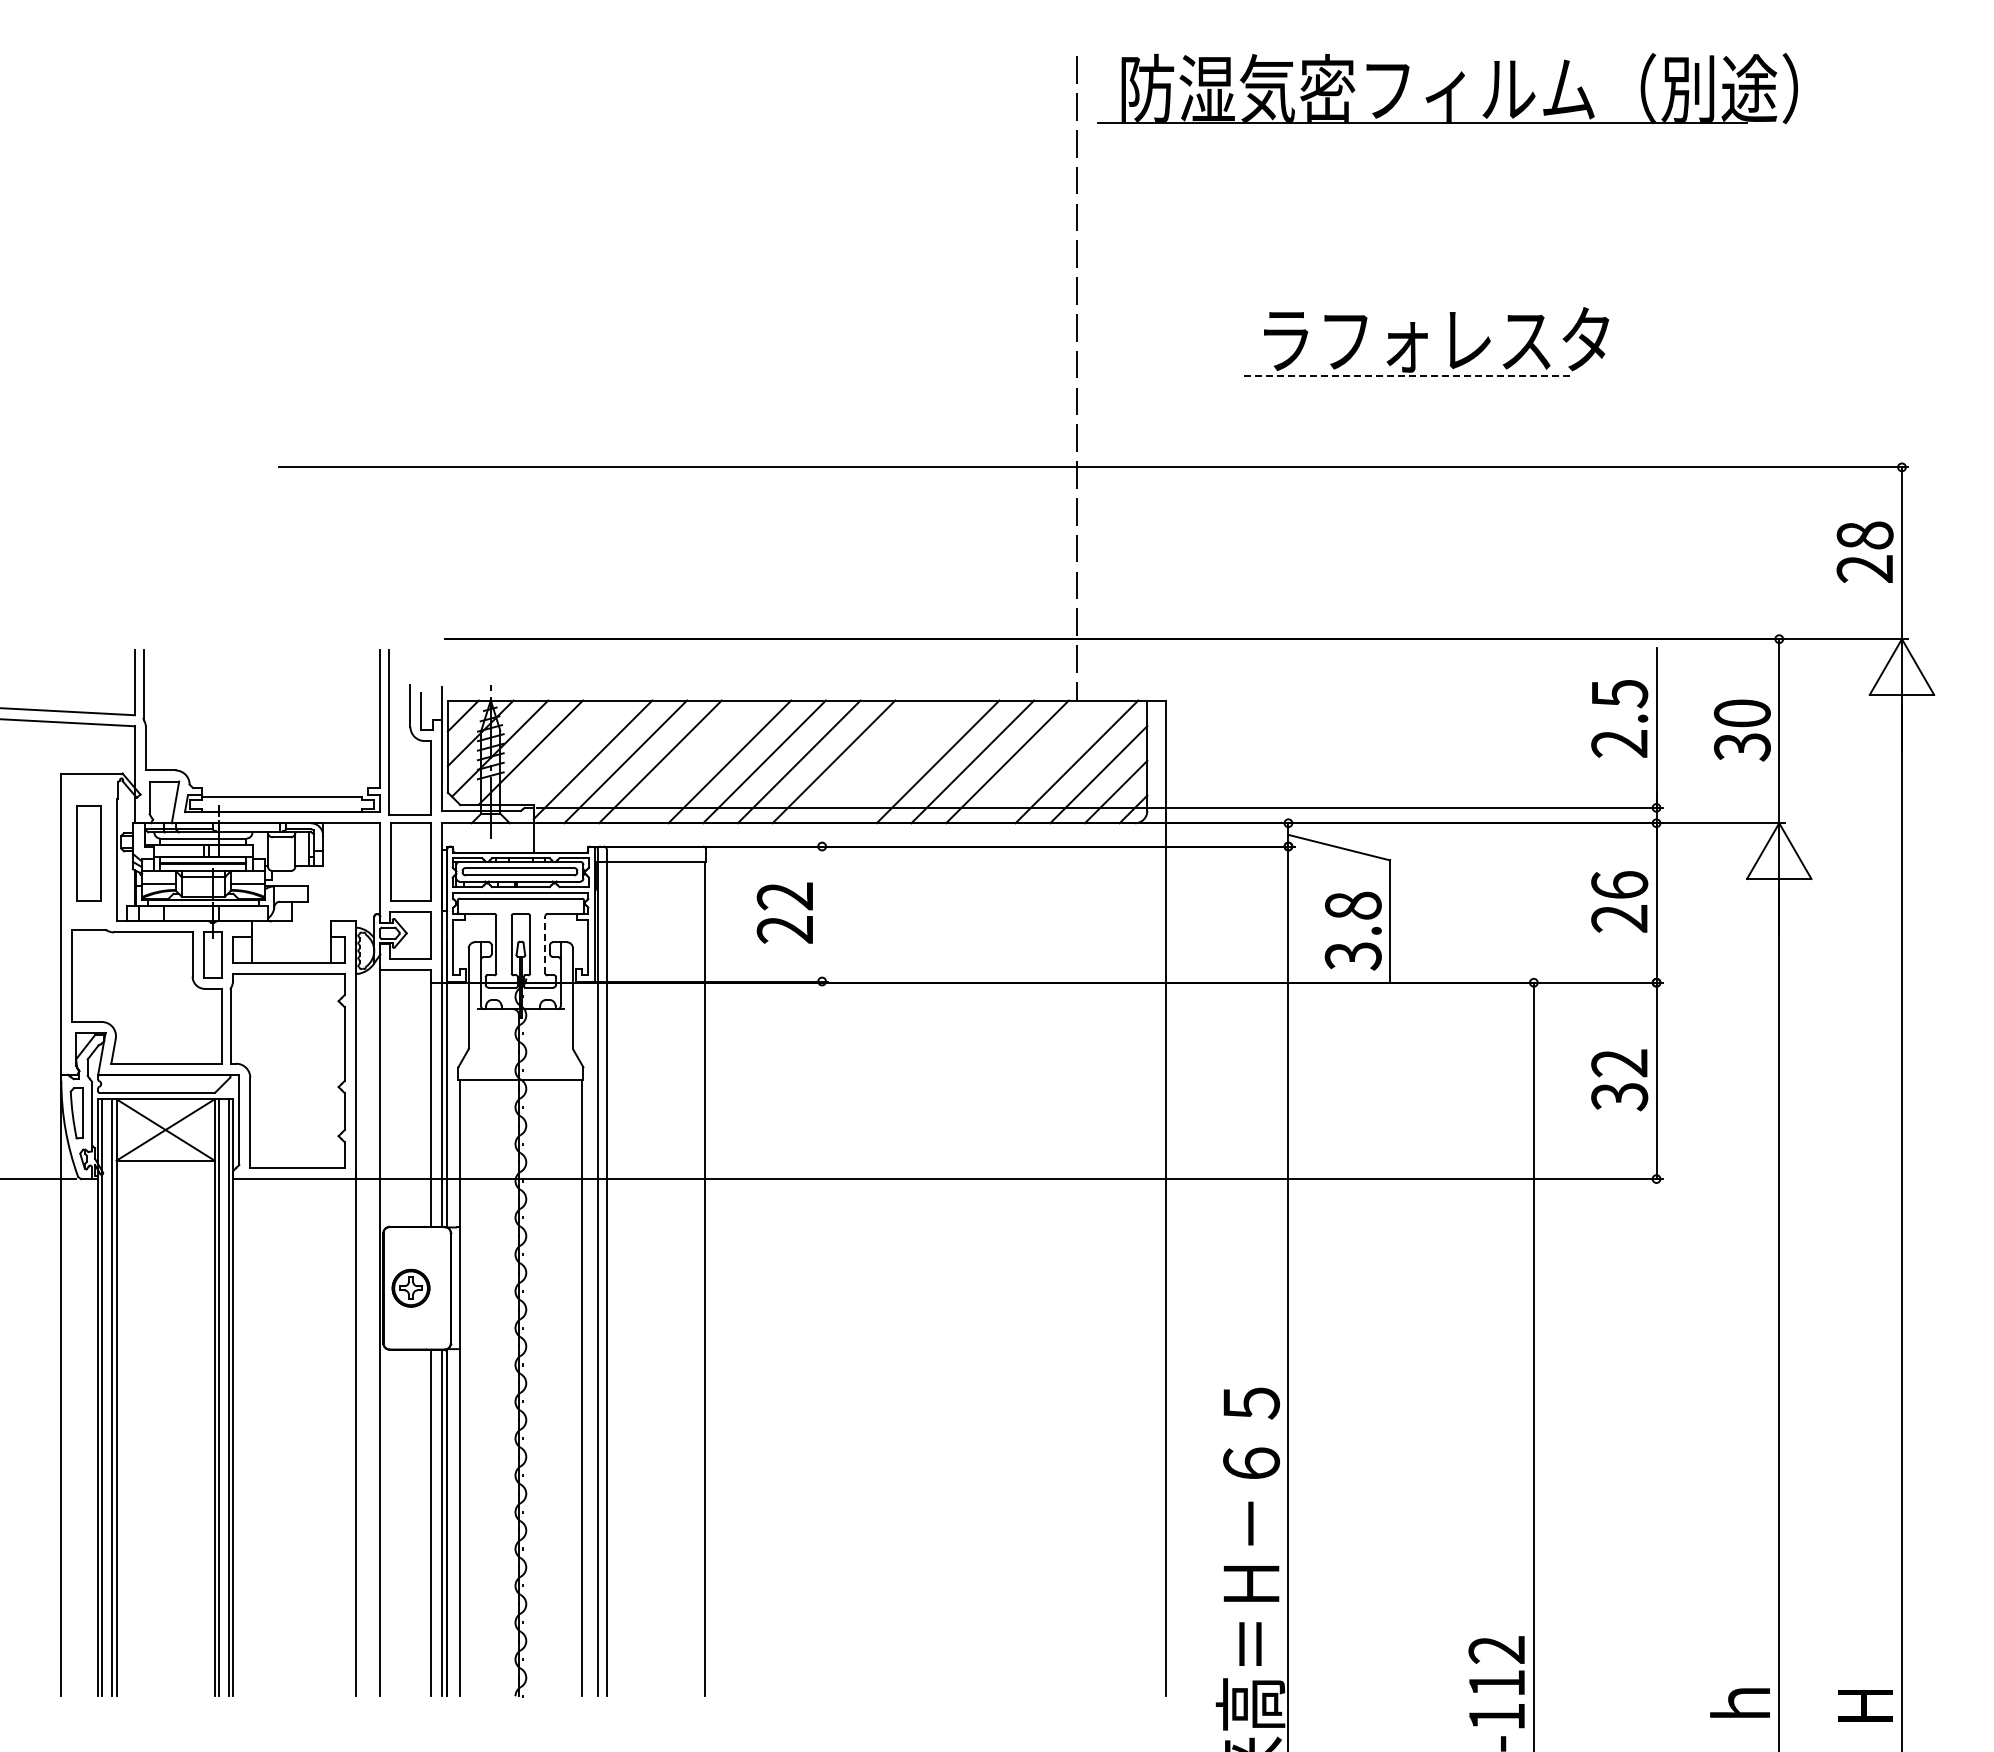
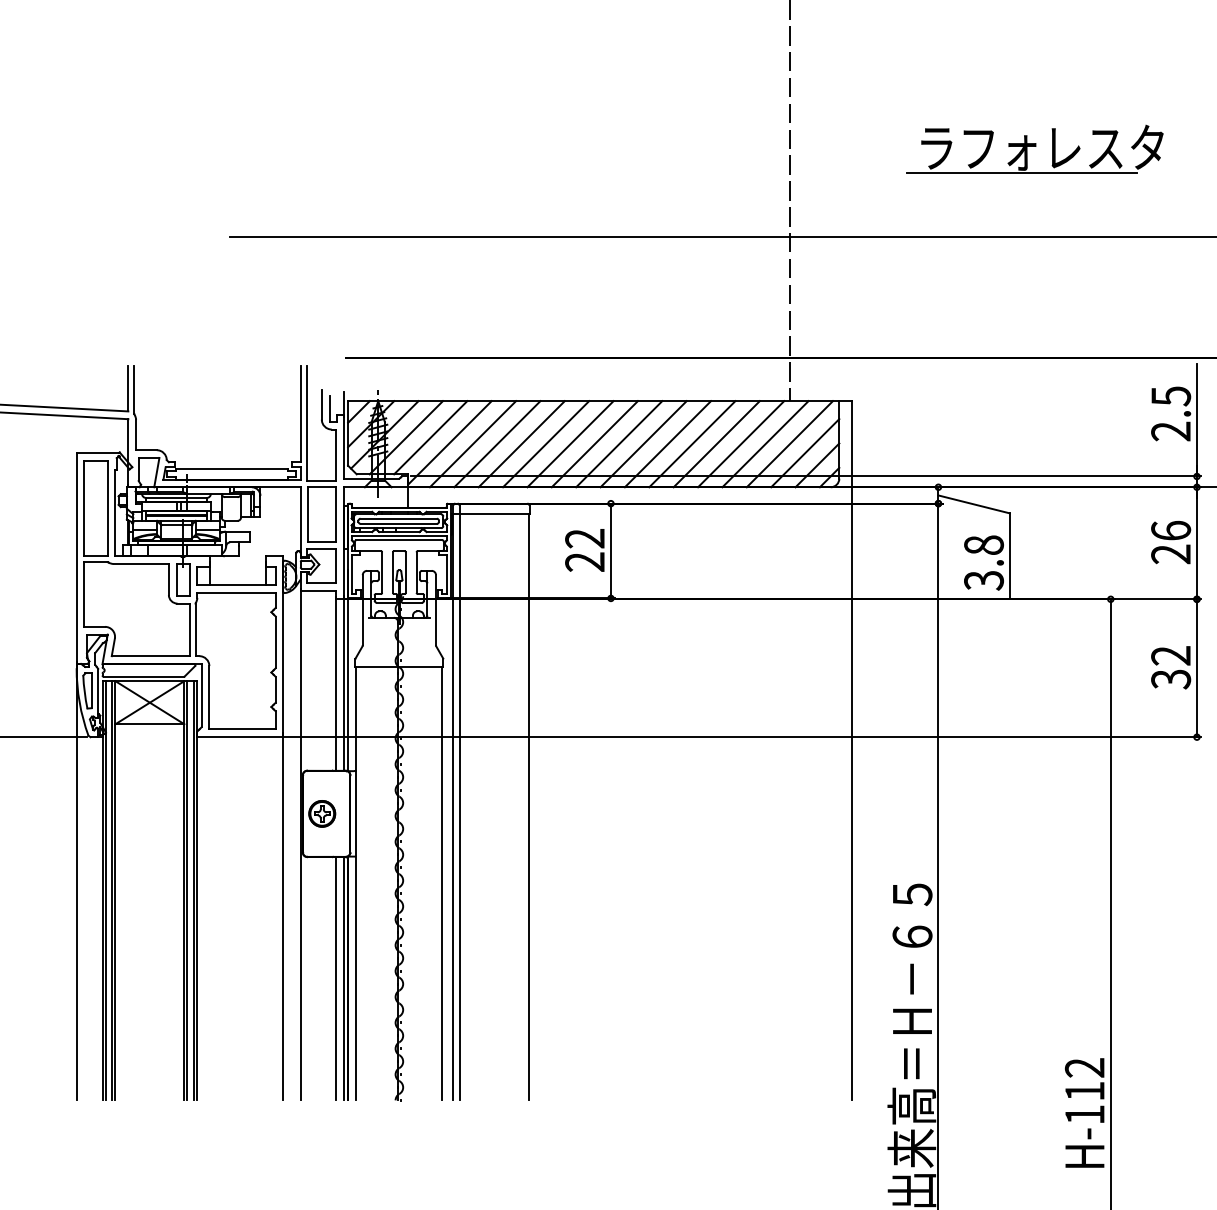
line: (1408, 375) -> (1022, 172), dashed -> solid
line: (565, 752) -> (430, 437), added
line: (694, 761) -> (521, 443), added
line: (868, 761) -> (643, 443), added
line: (903, 761) -> (668, 443), added
line: (1041, 761) -> (765, 443), added
part: (88, 852) -> (95, 507), size x1.43
line: (822, 913) -> (611, 550), added
line: (545, 944) -> (416, 572), dashed -> solid

